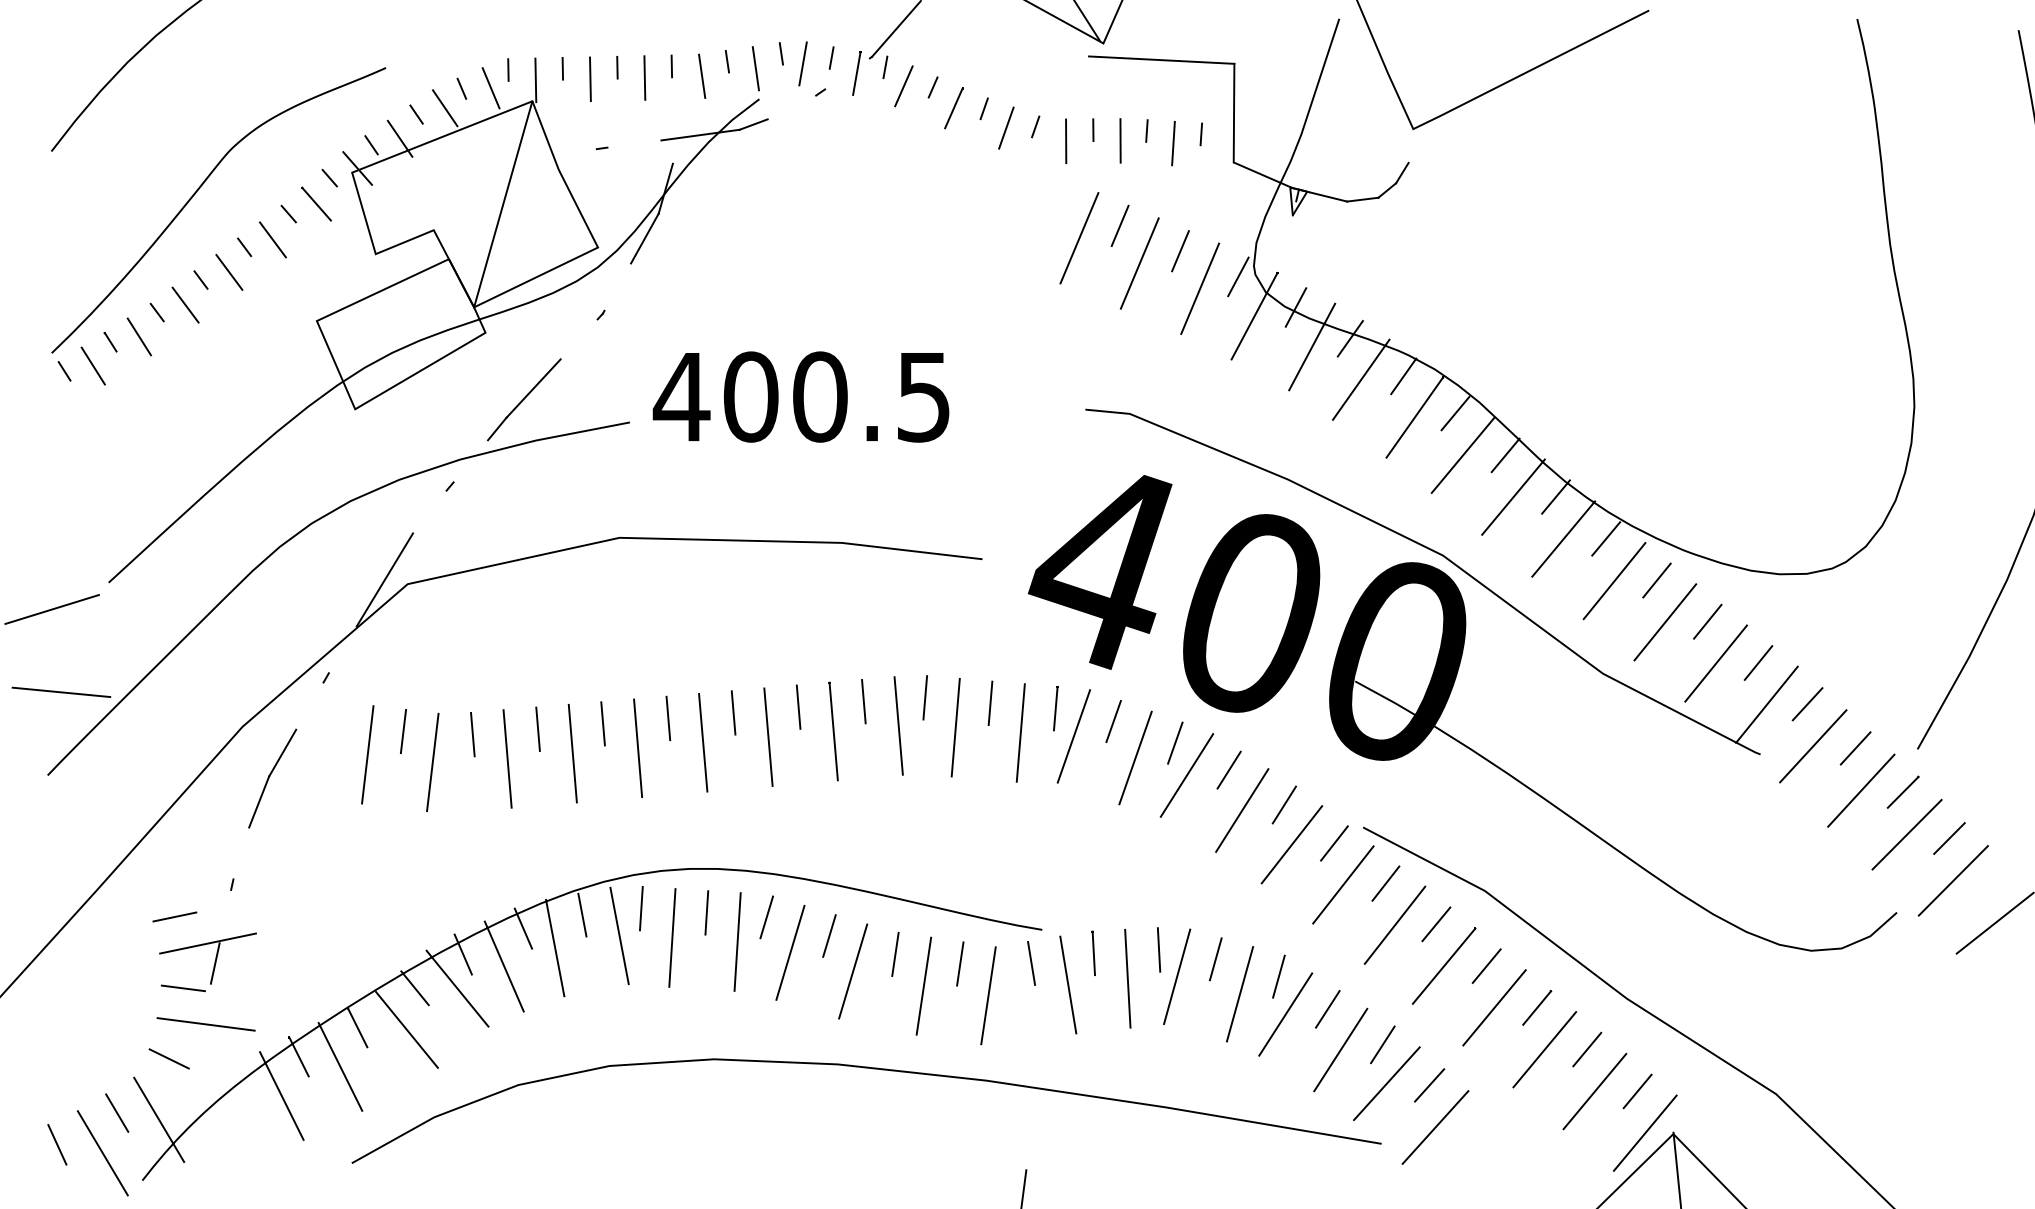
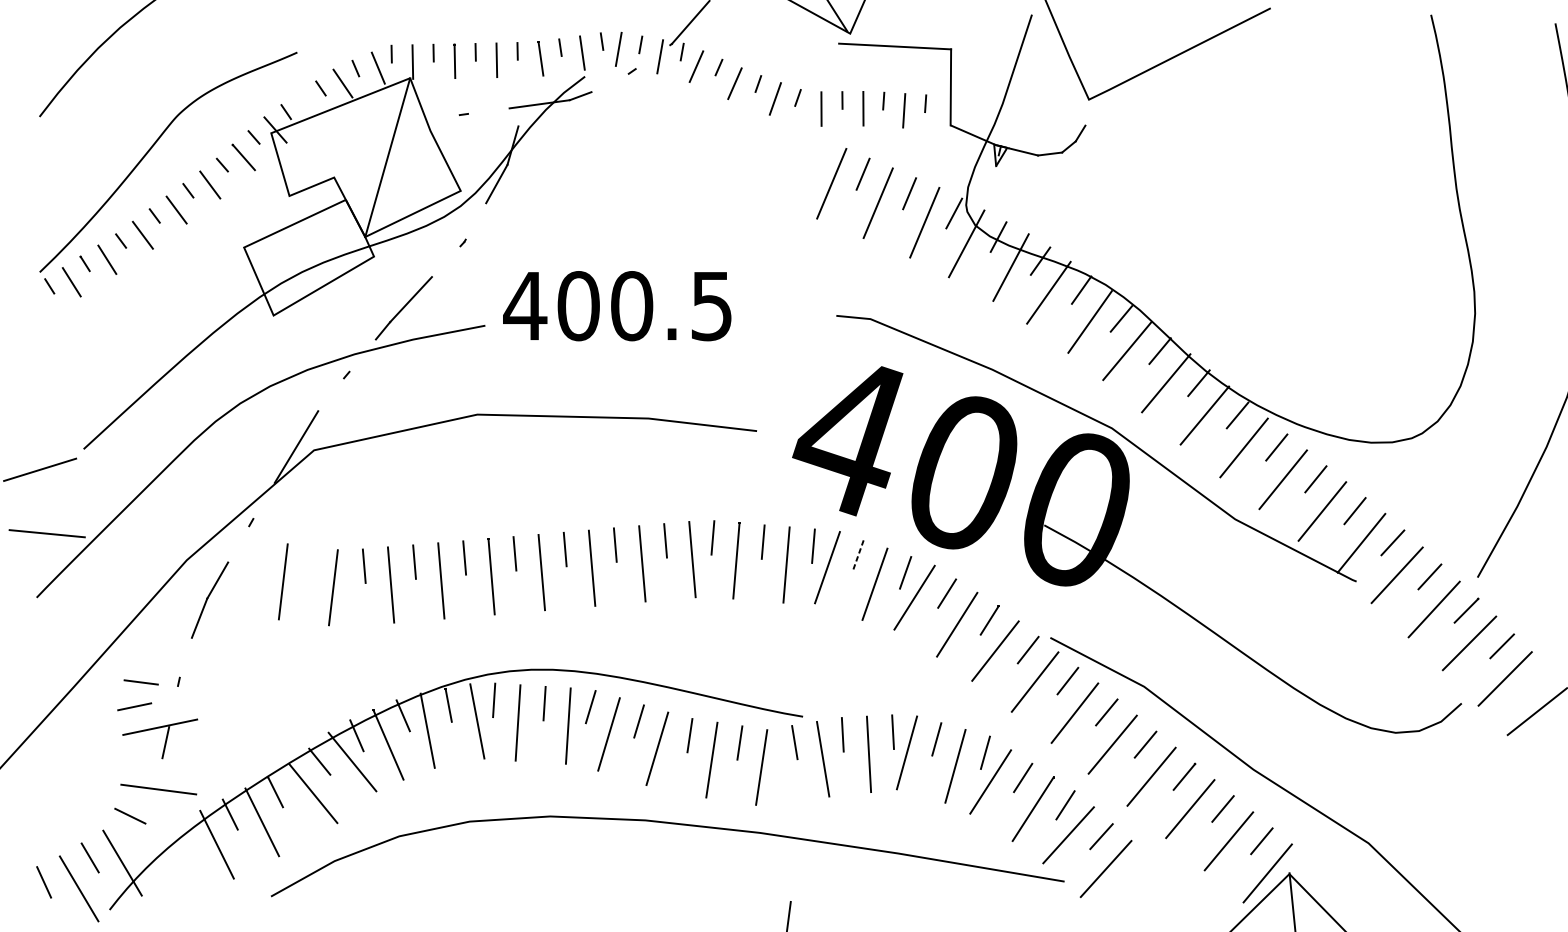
line: (399, 138) -> (307, 106), removed
line: (1113, 721) -> (857, 556), solid -> dashed
line: (403, 731) -> (310, 563), removed
line: (183, 988) -> (141, 682), moved

